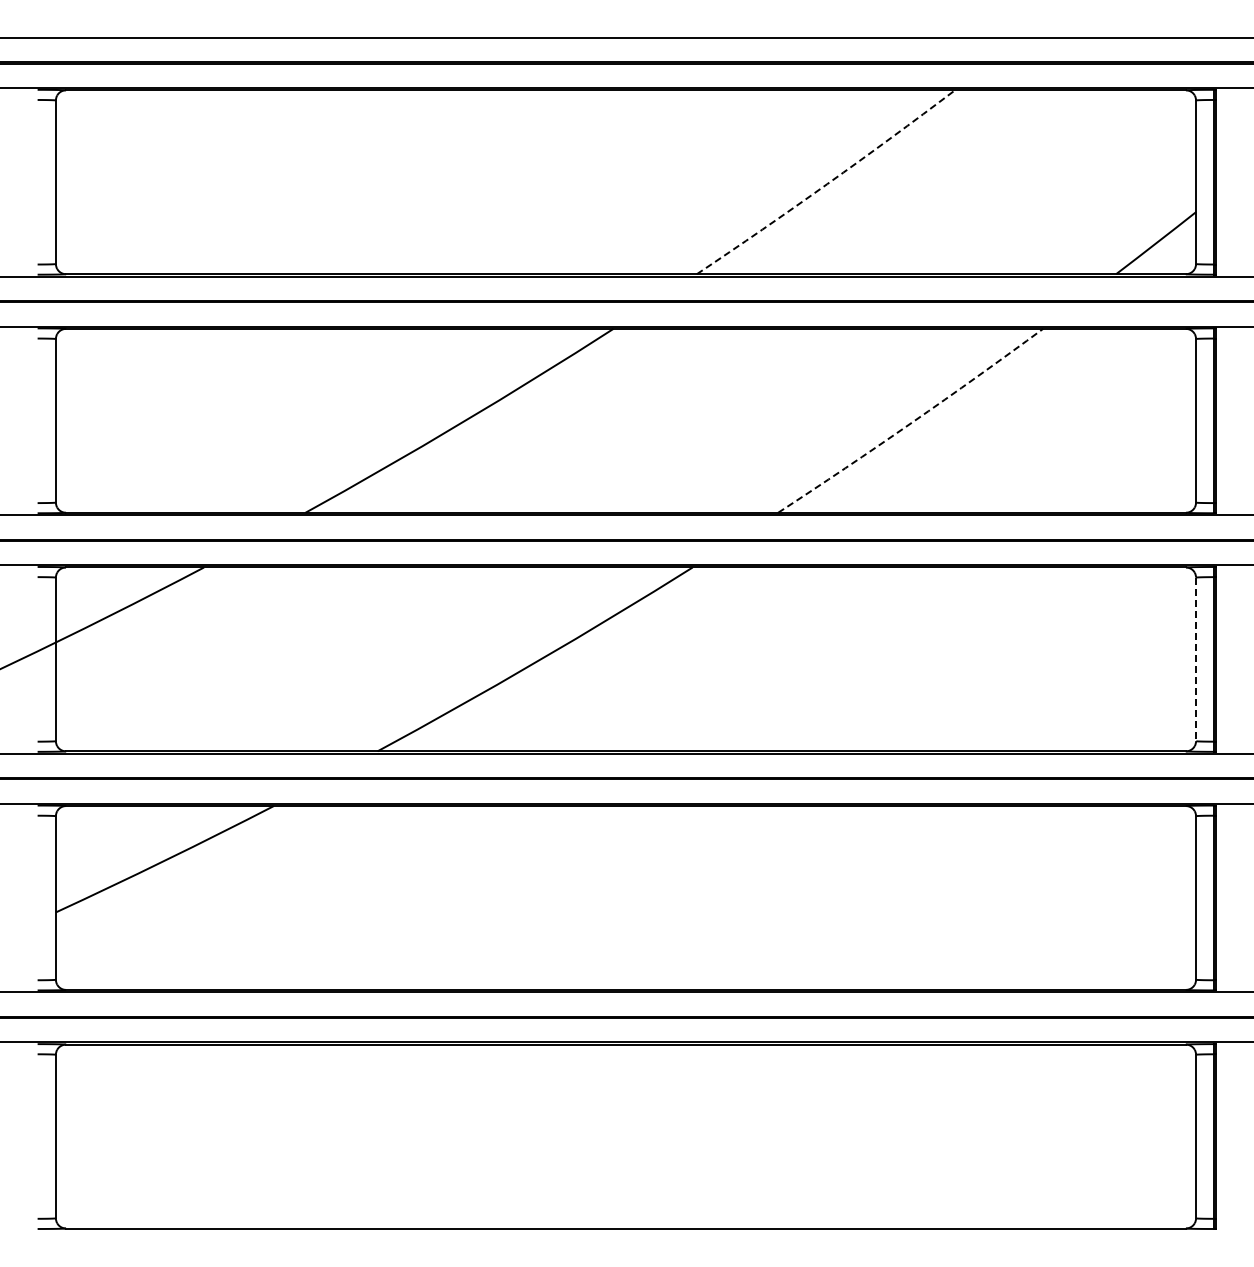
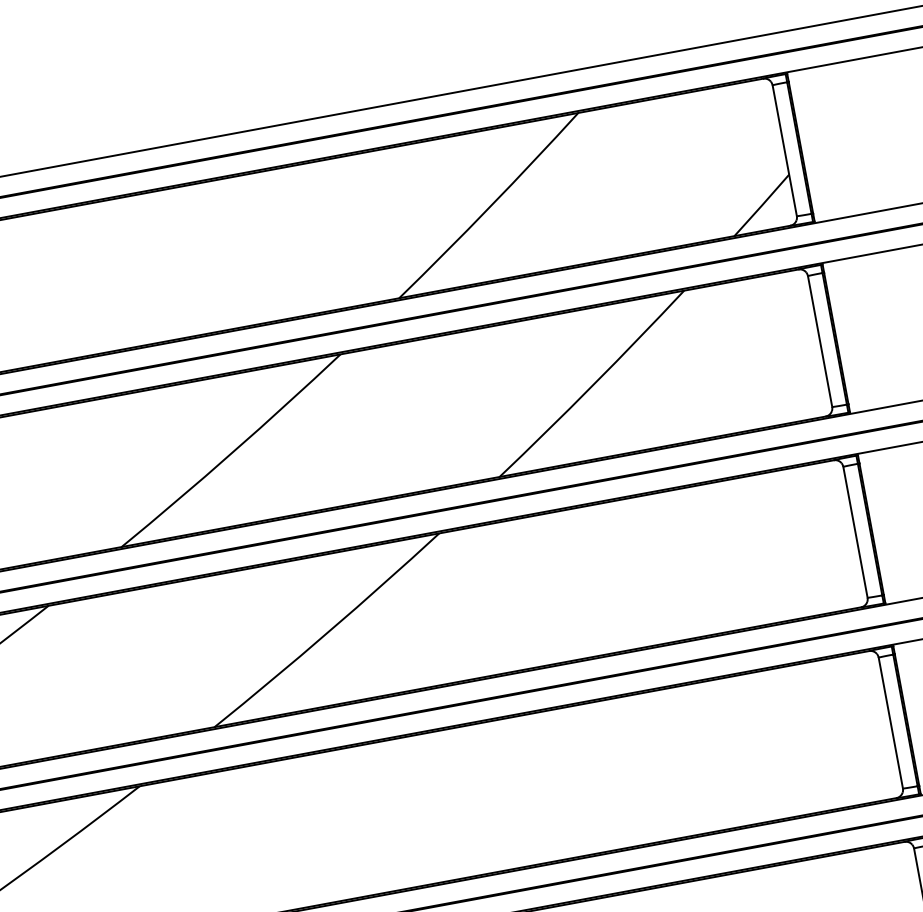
arc: (827, 184) -> (490, 207), dashed -> solid
arc: (911, 422) -> (592, 385), dashed -> solid
line: (1196, 659) -> (855, 532), dashed -> solid

